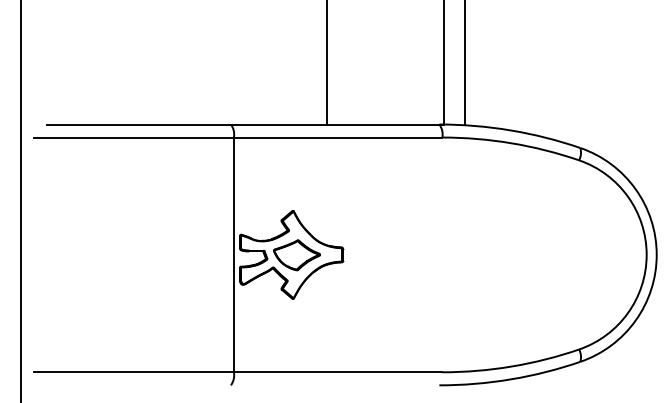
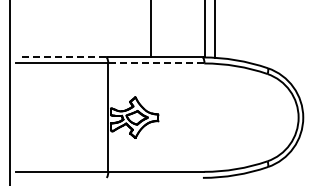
line: (139, 124) -> (64, 57), solid -> dashed
line: (336, 137) -> (155, 63), solid -> dashed

